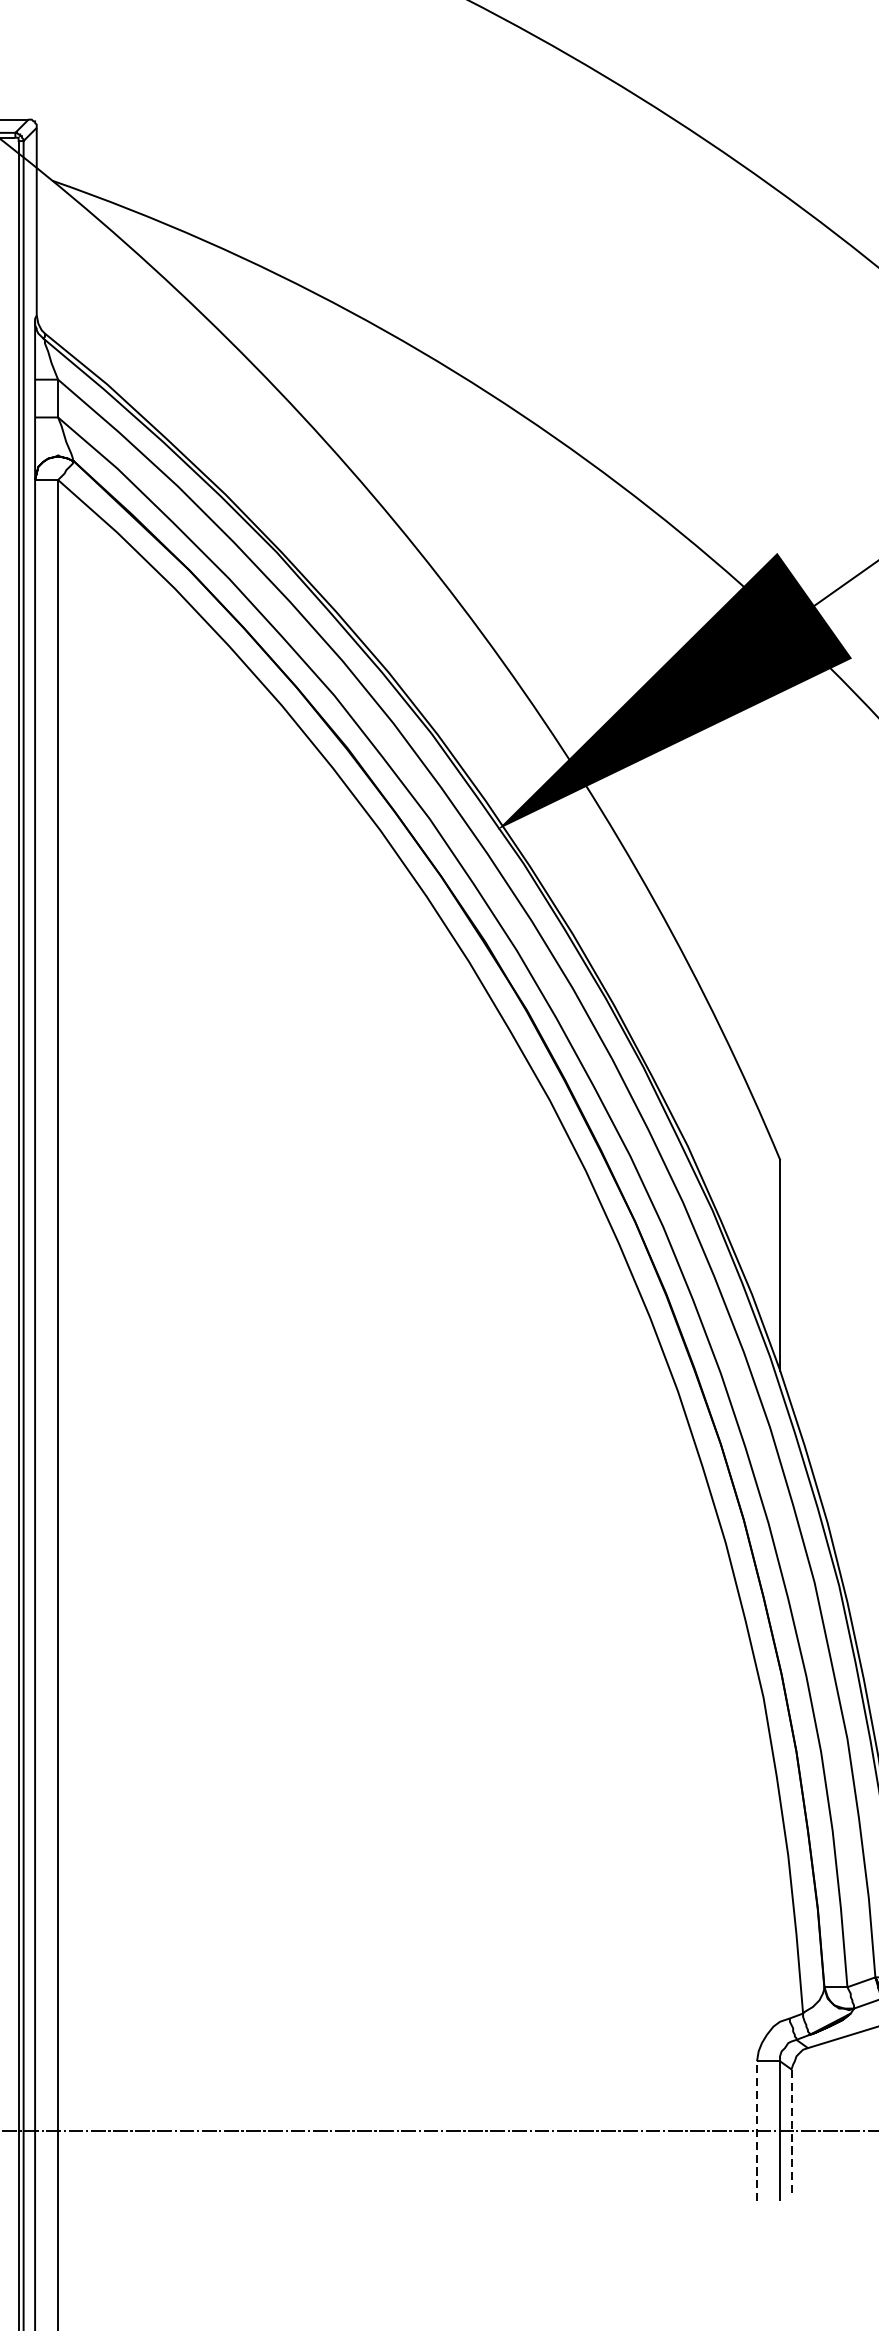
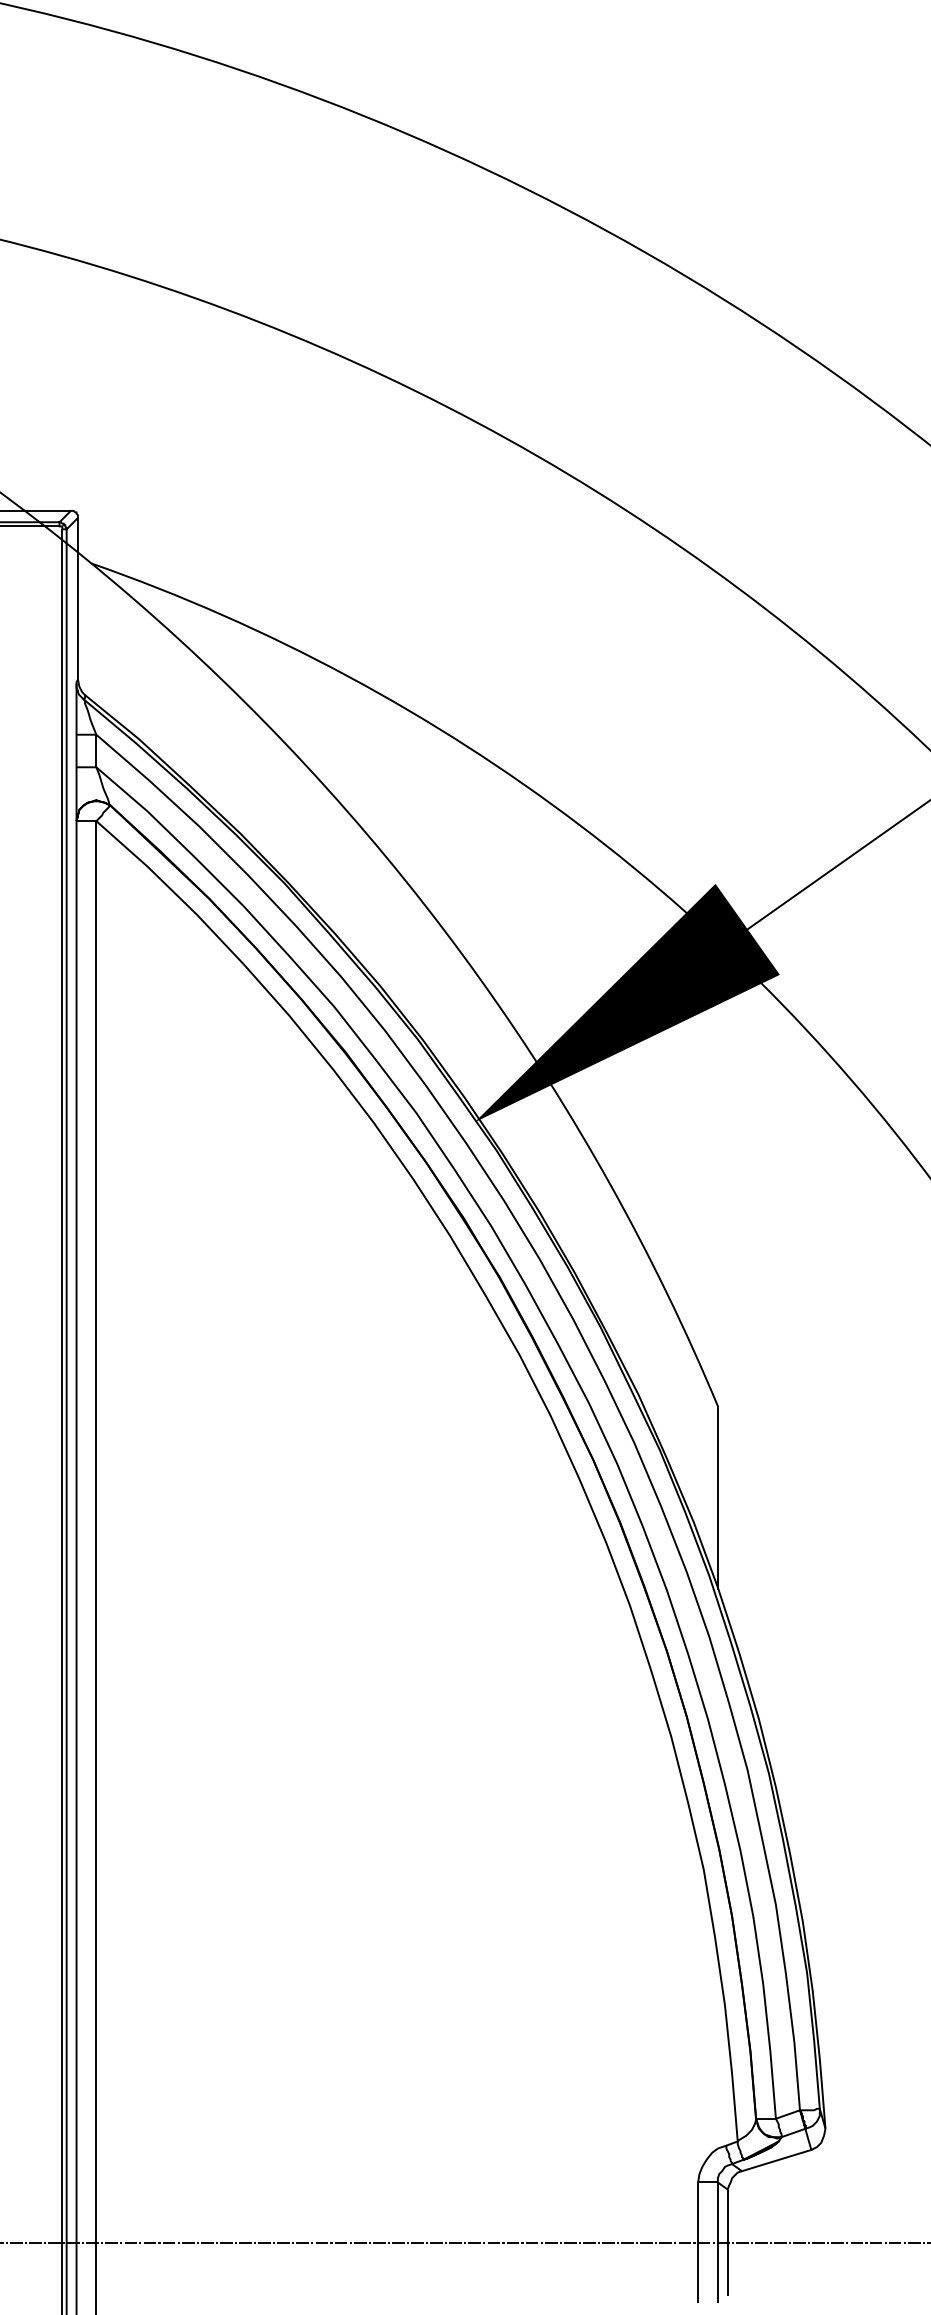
line: (757, 2130) -> (698, 2242), dashed -> solid
line: (791, 2130) -> (727, 2242), dashed -> solid

